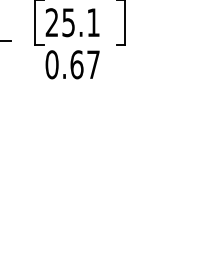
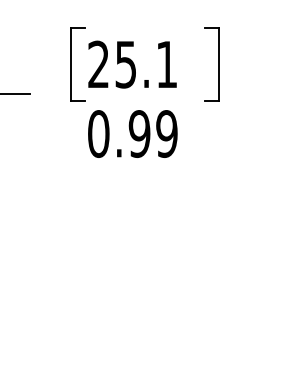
text: (84, 64) -> (152, 133), 0.67 -> 0.99

